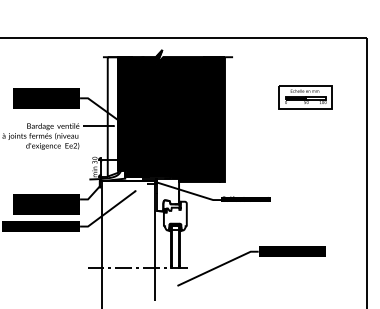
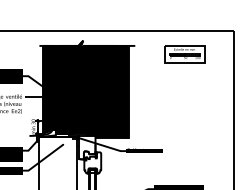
part: (305, 97) -> (184, 54), moved
fill: (112, 116) -> (46, 89), added

